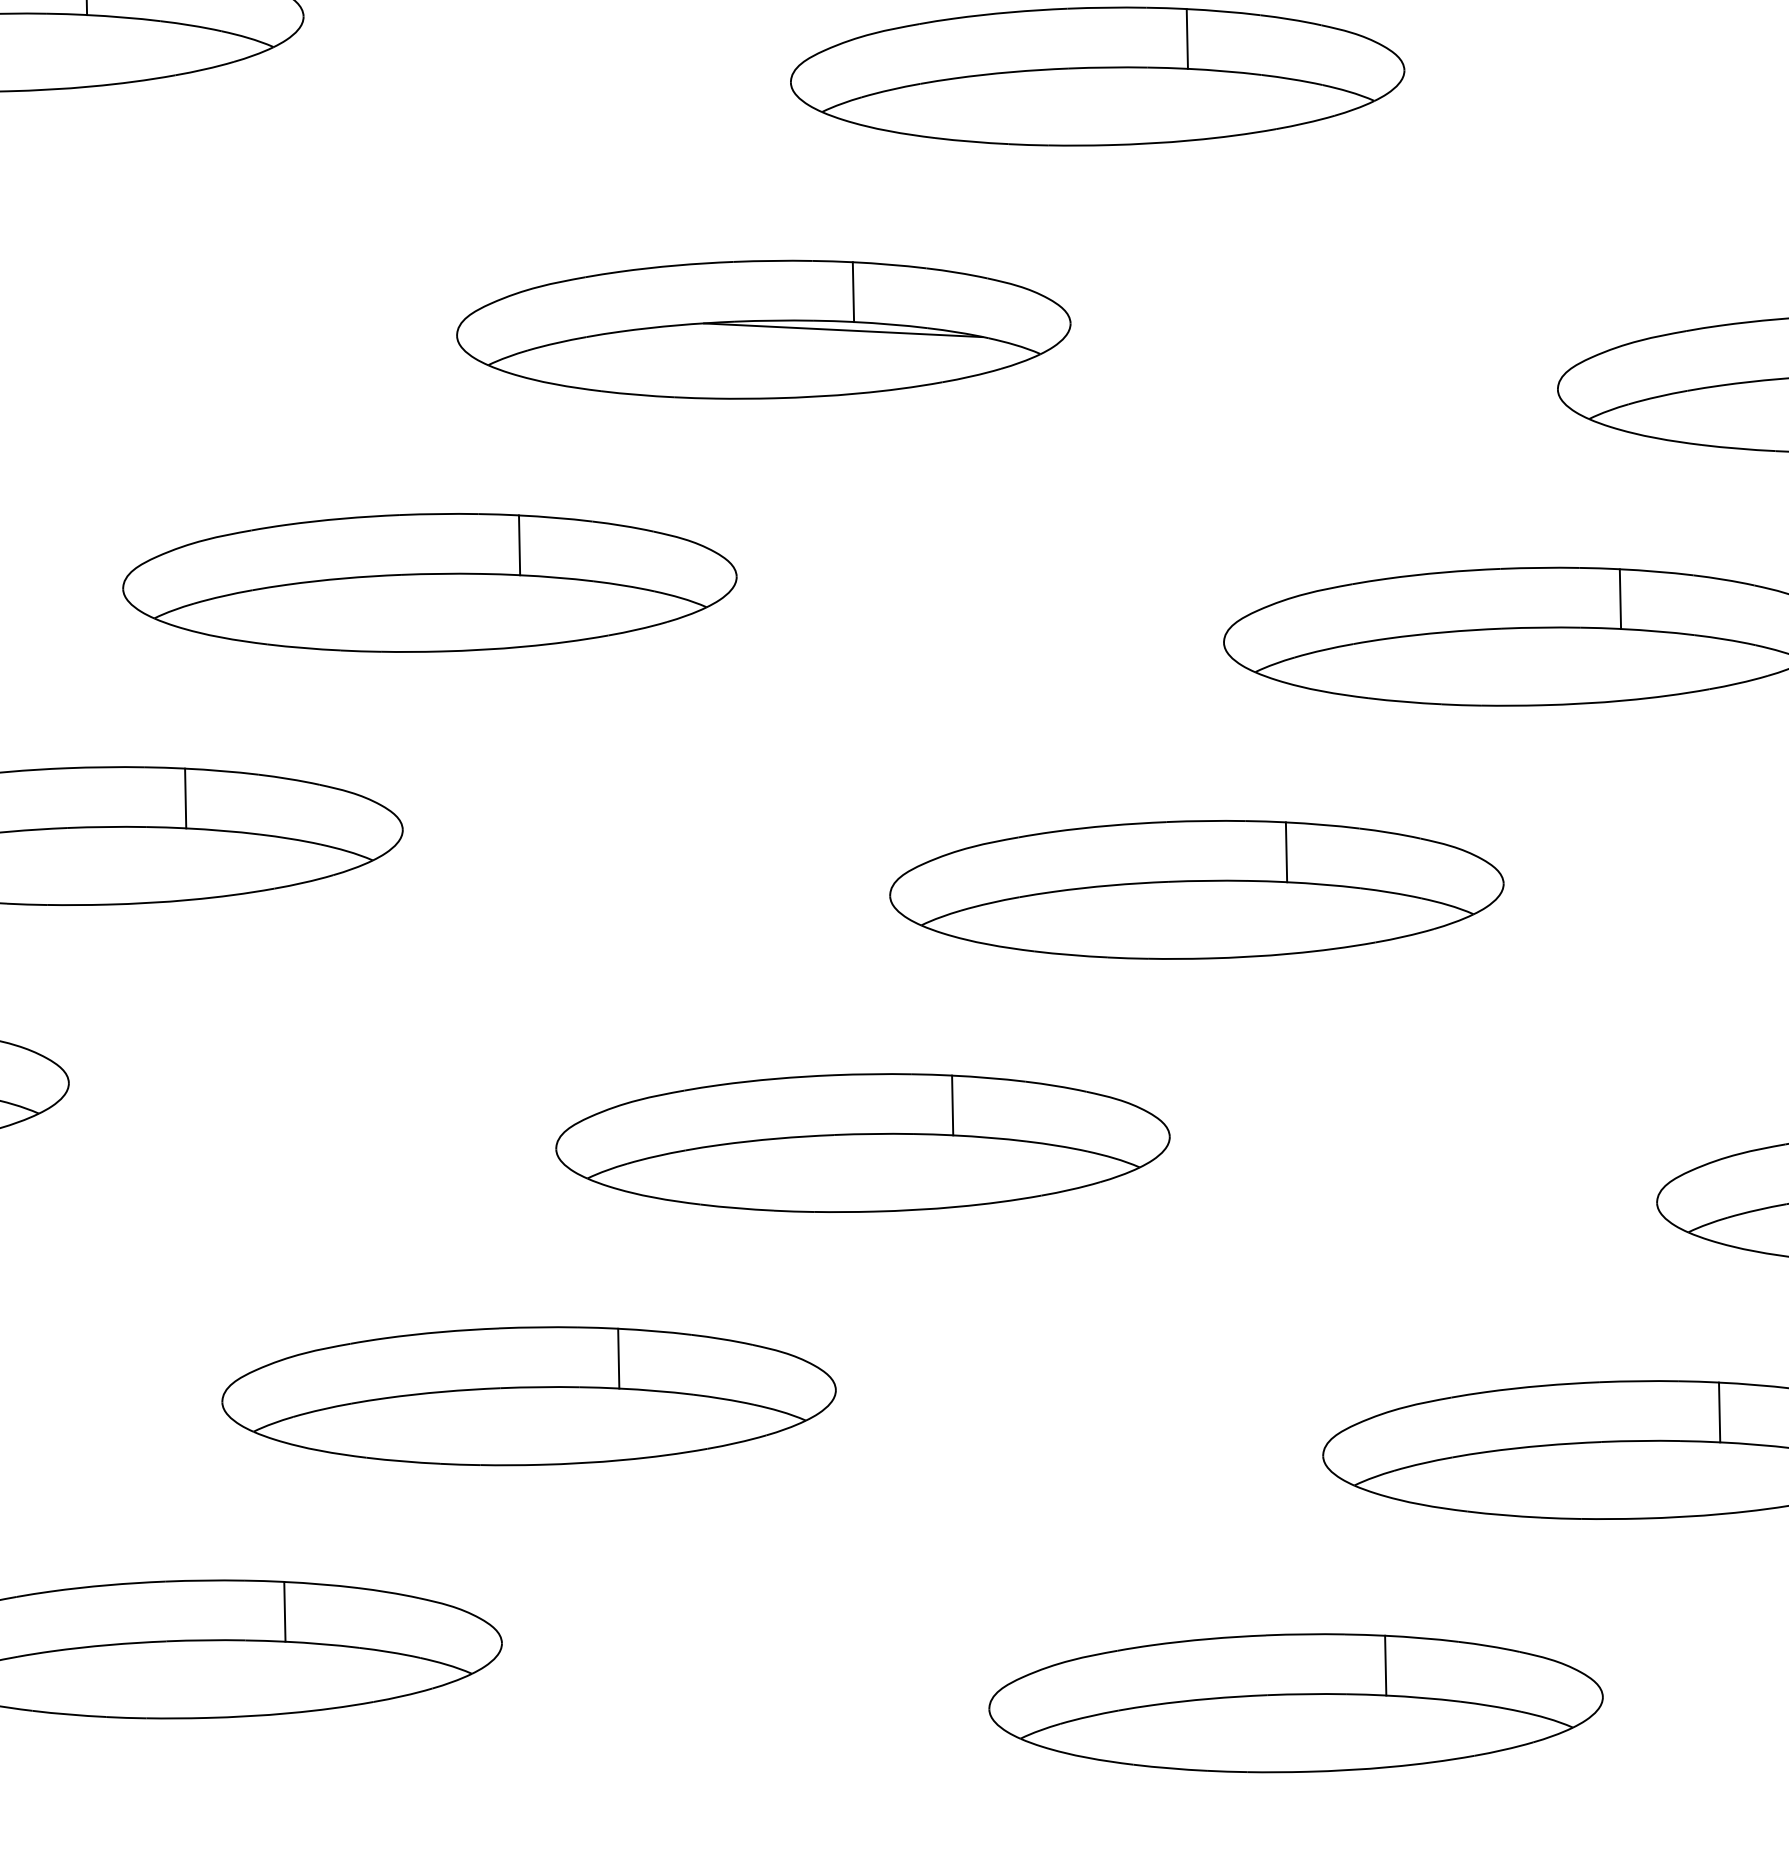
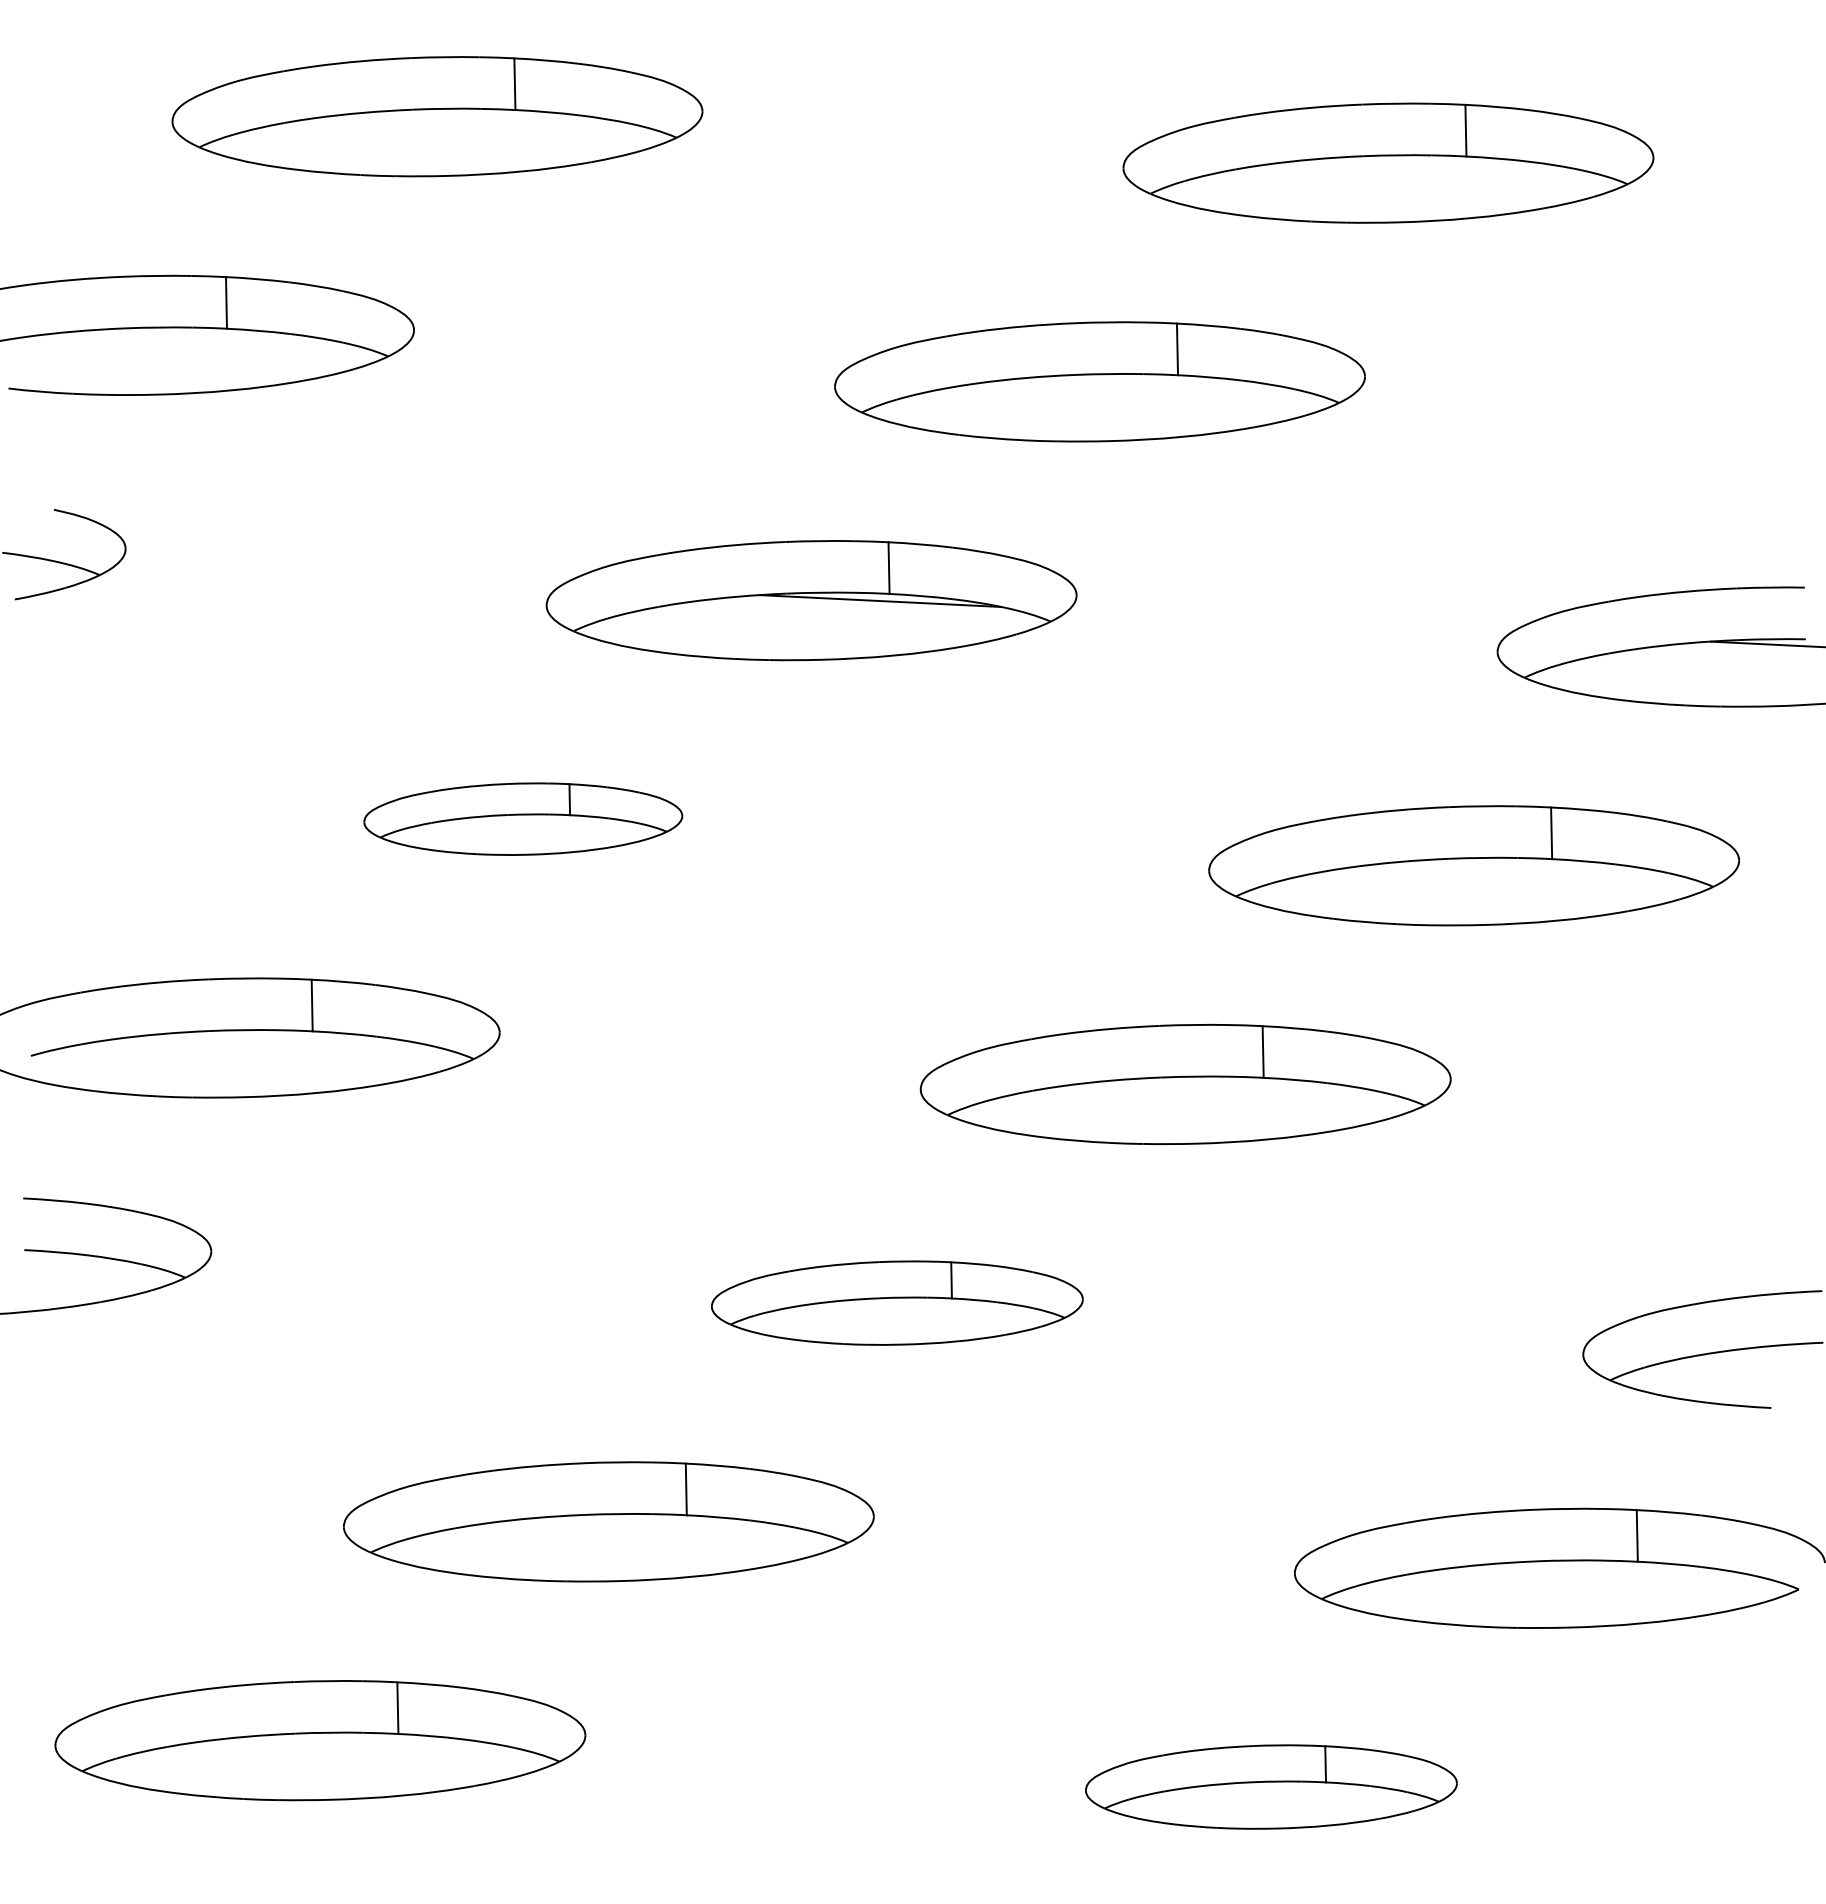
part: (430, 581) -> (523, 818), size x0.6
part: (863, 1142) -> (897, 1302), size x0.7
part: (1296, 1702) -> (1271, 1786), size x0.7

